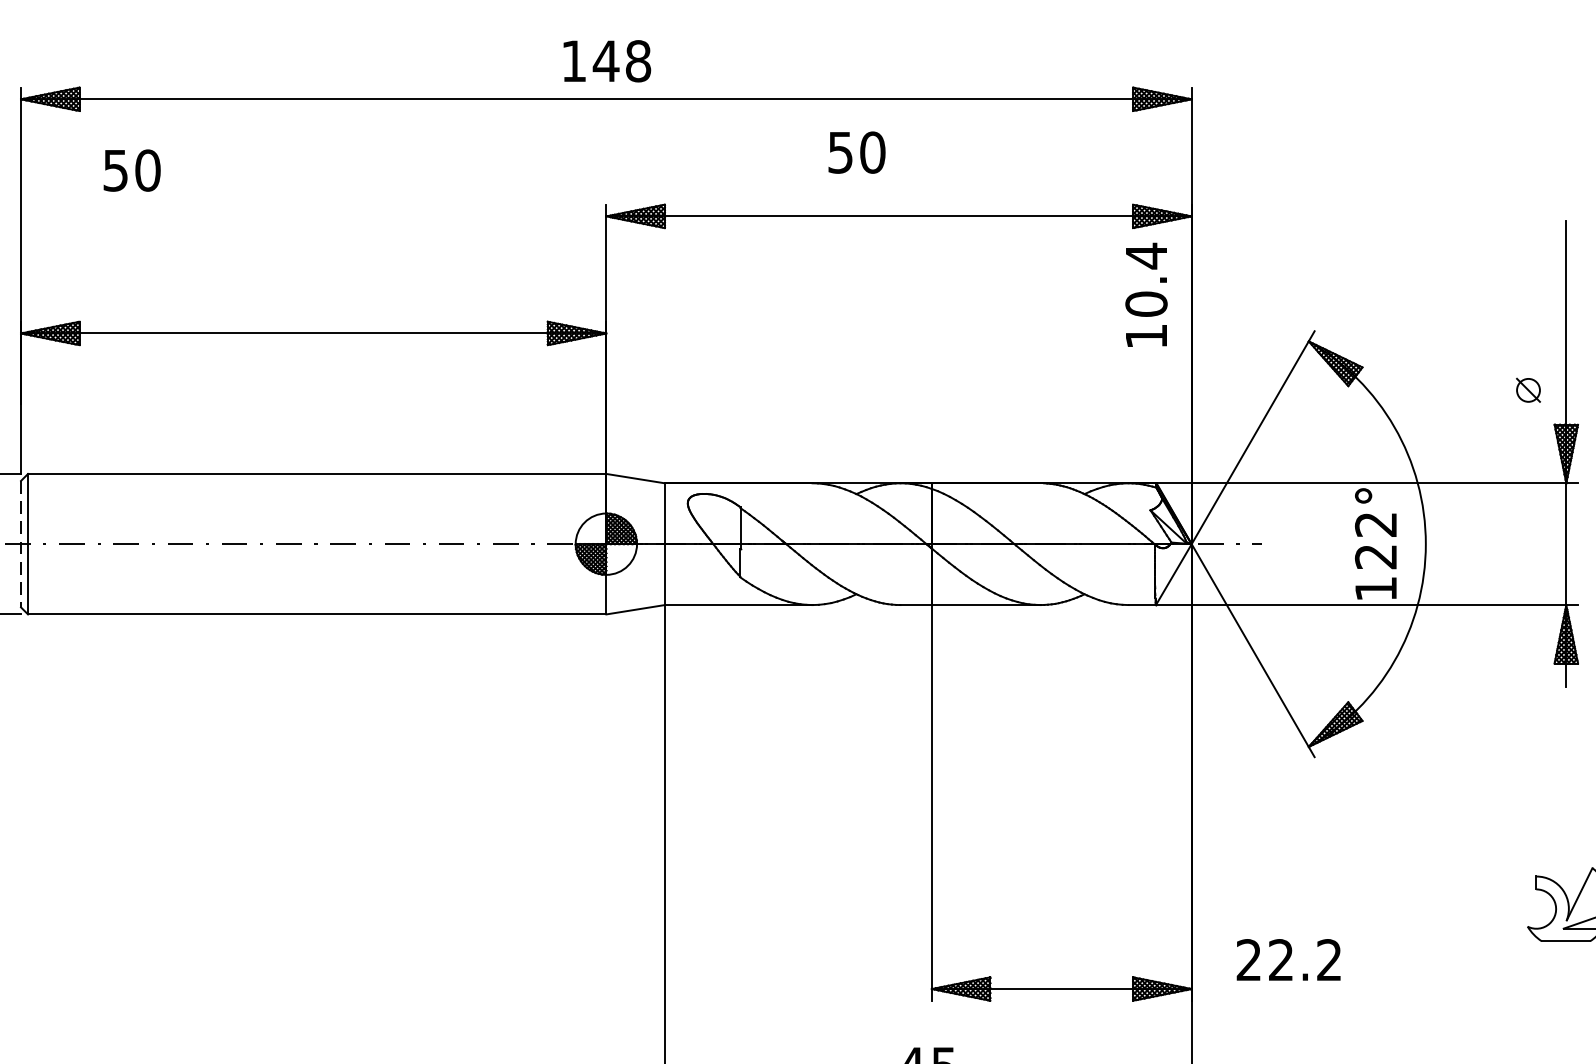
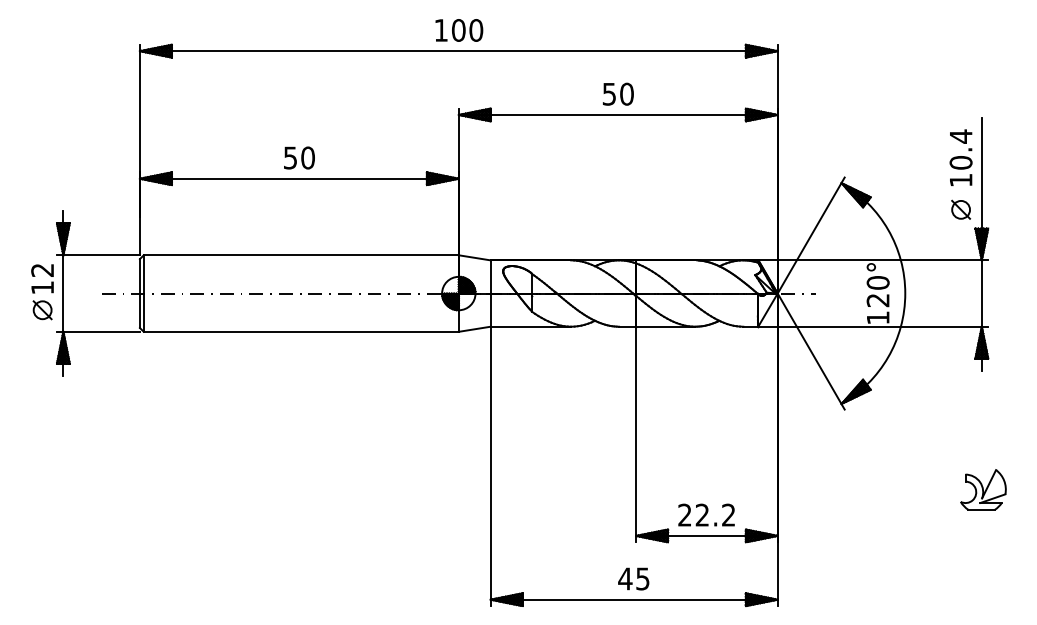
text: (622, 61) -> (467, 30), 148 -> 100
text: (857, 151) -> (618, 93), moved
text: (132, 169) -> (299, 157), moved
text: (1145, 294) -> (960, 157), moved
part: (1529, 389) -> (961, 209), size x1.43
text: (1374, 523) -> (877, 282), 122° -> 120°
line: (20, 545) -> (139, 294), dashed -> solid
text: (1288, 958) -> (706, 514), moved

